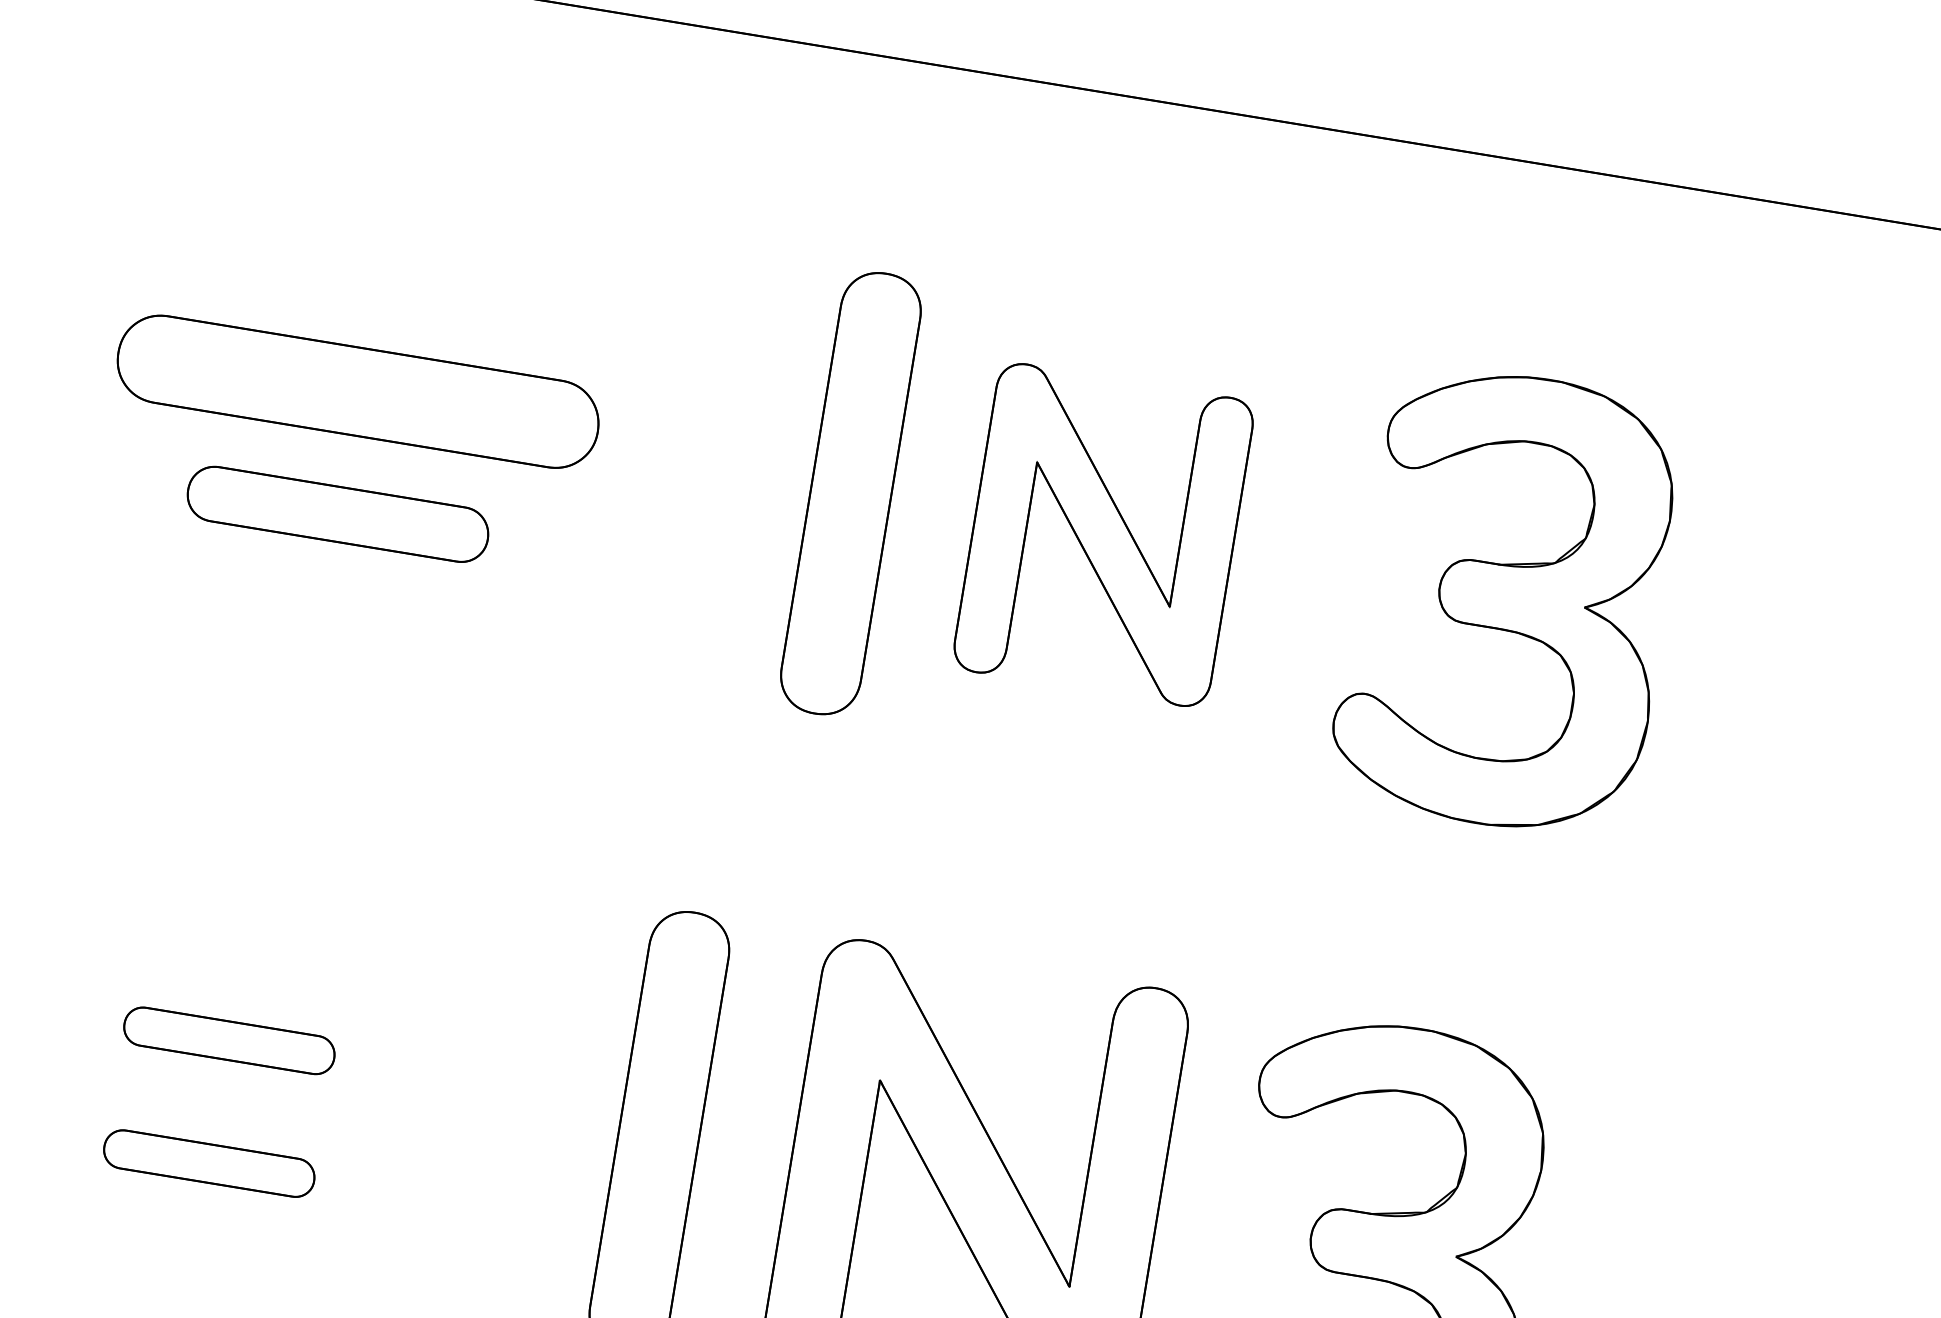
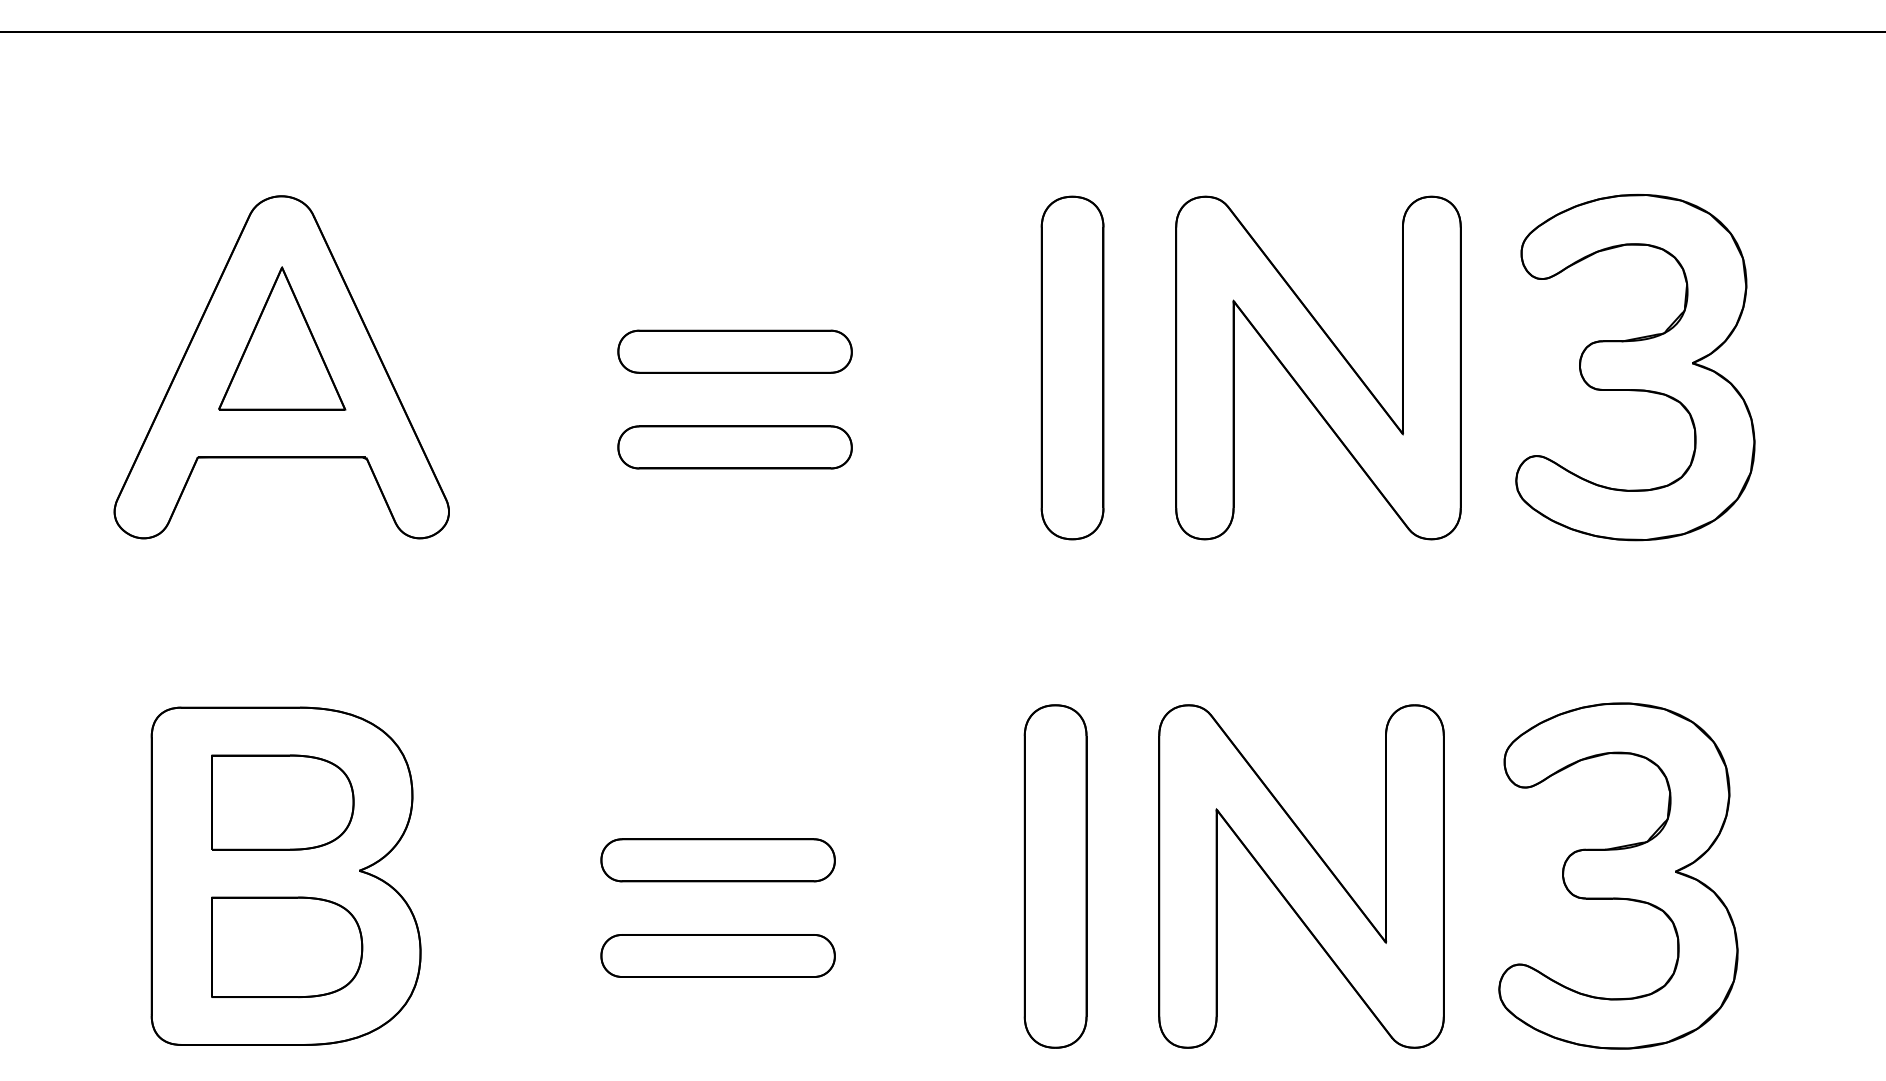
part: (357, 391) -> (734, 351), size x0.62
part: (850, 492) -> (1072, 367), moved
part: (1103, 534) -> (1318, 367), size x1.43
part: (228, 1040) -> (717, 860), size x1.43
part: (208, 1162) -> (717, 955), size x1.43

